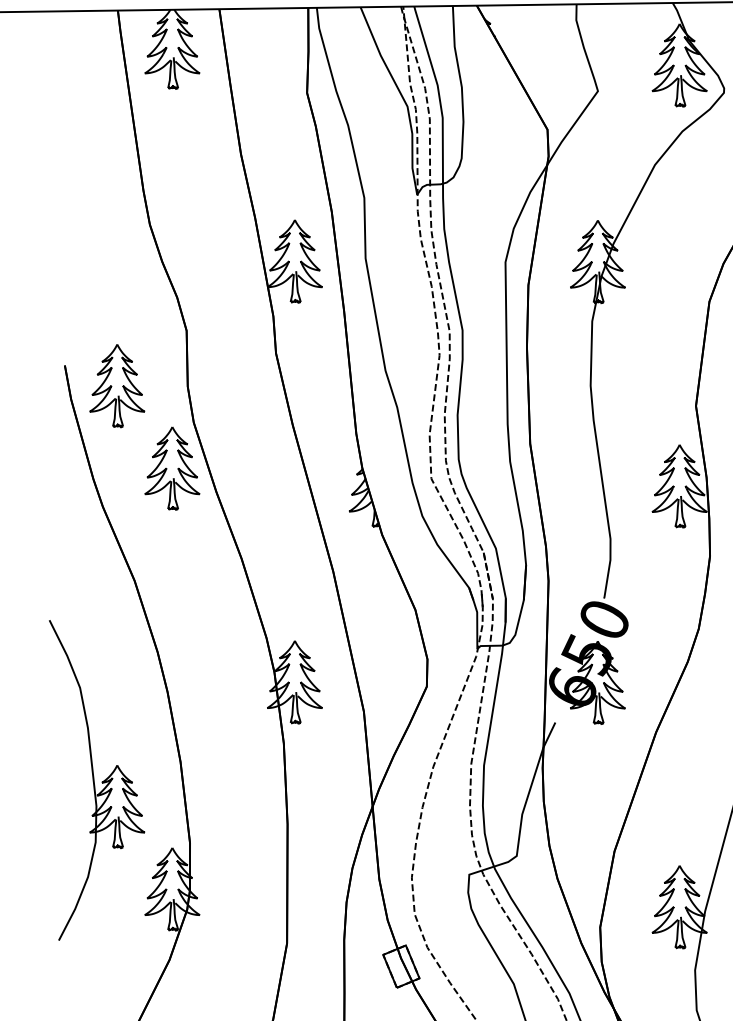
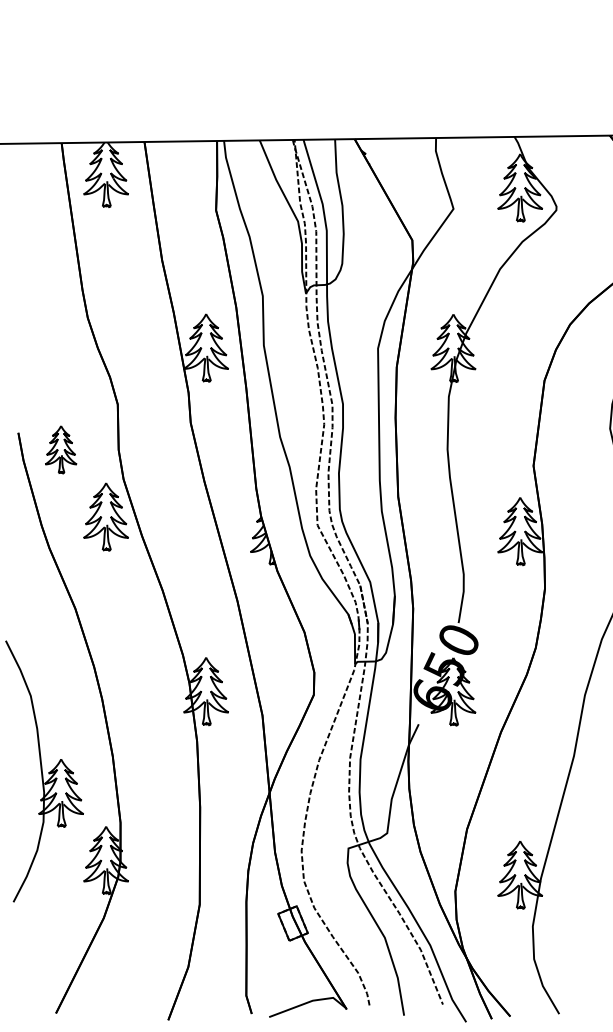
part: (116, 385) -> (60, 449), size x0.7

